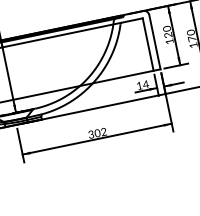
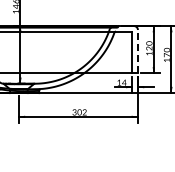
line: (154, 41) -> (137, 51), solid -> dashed

